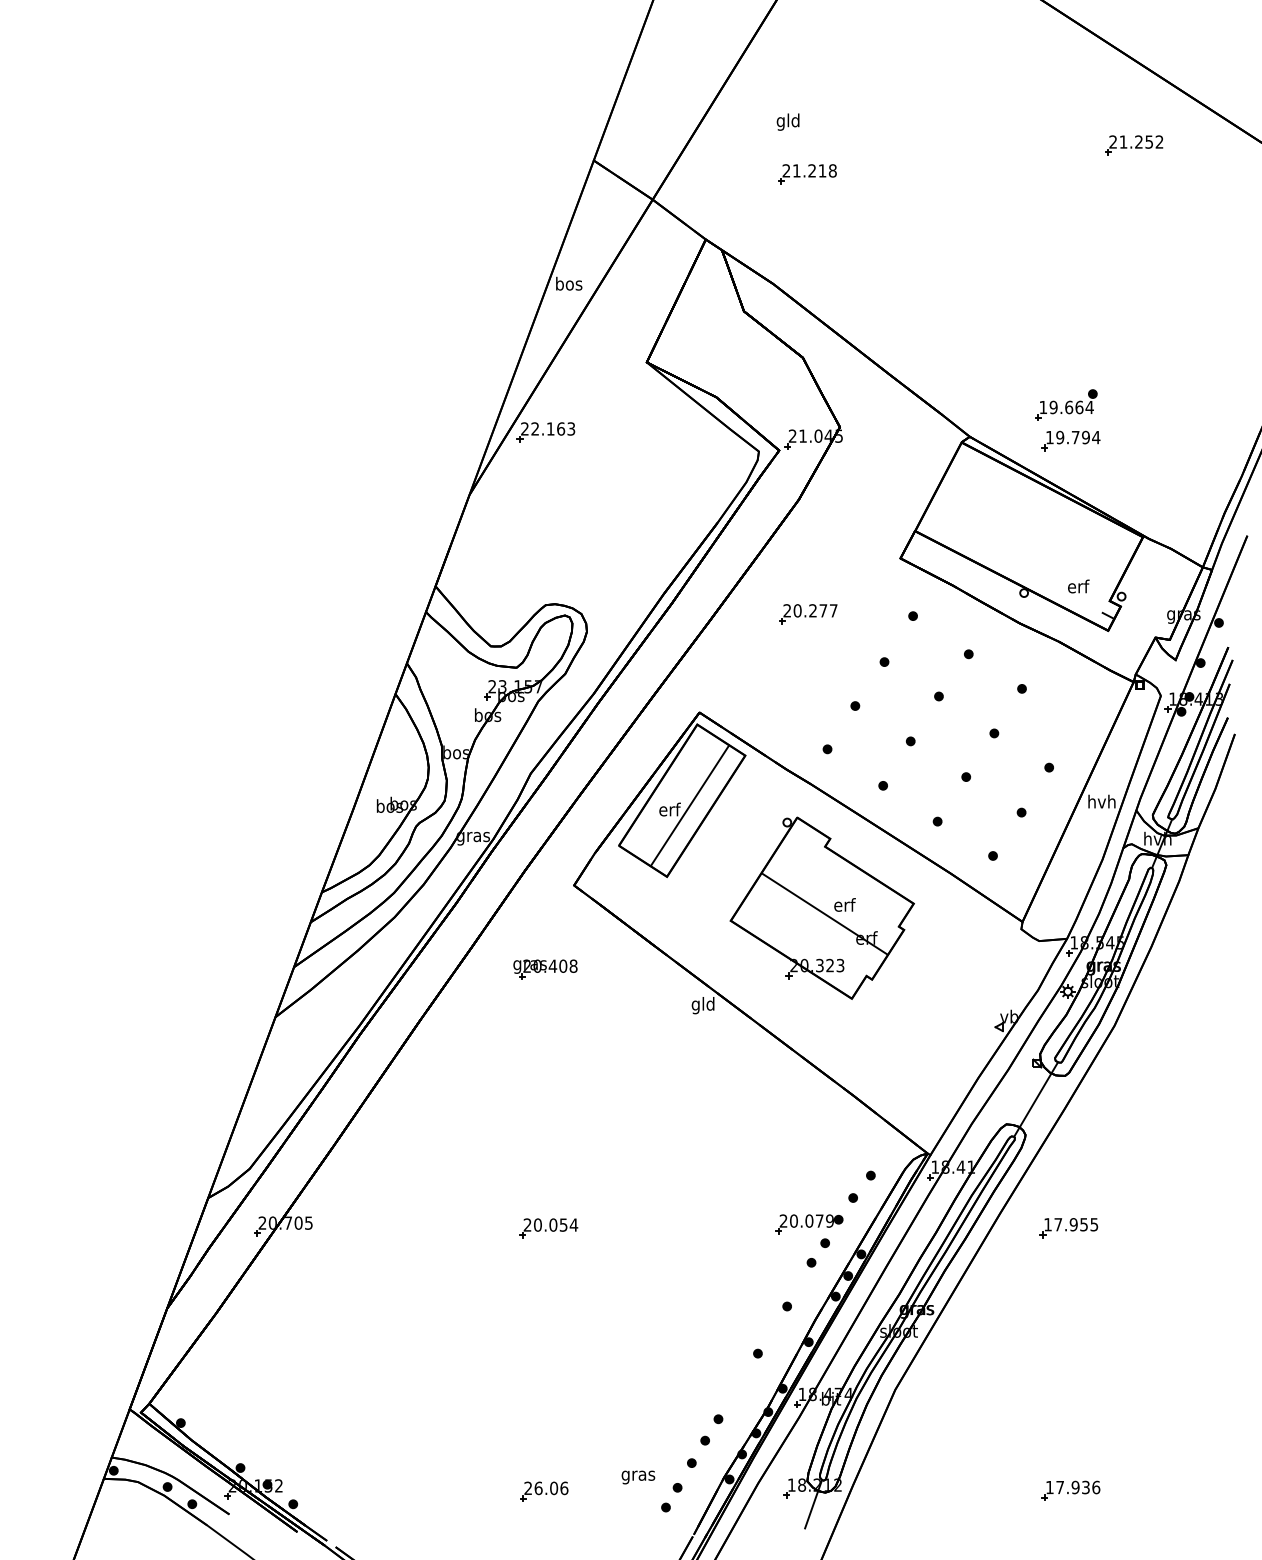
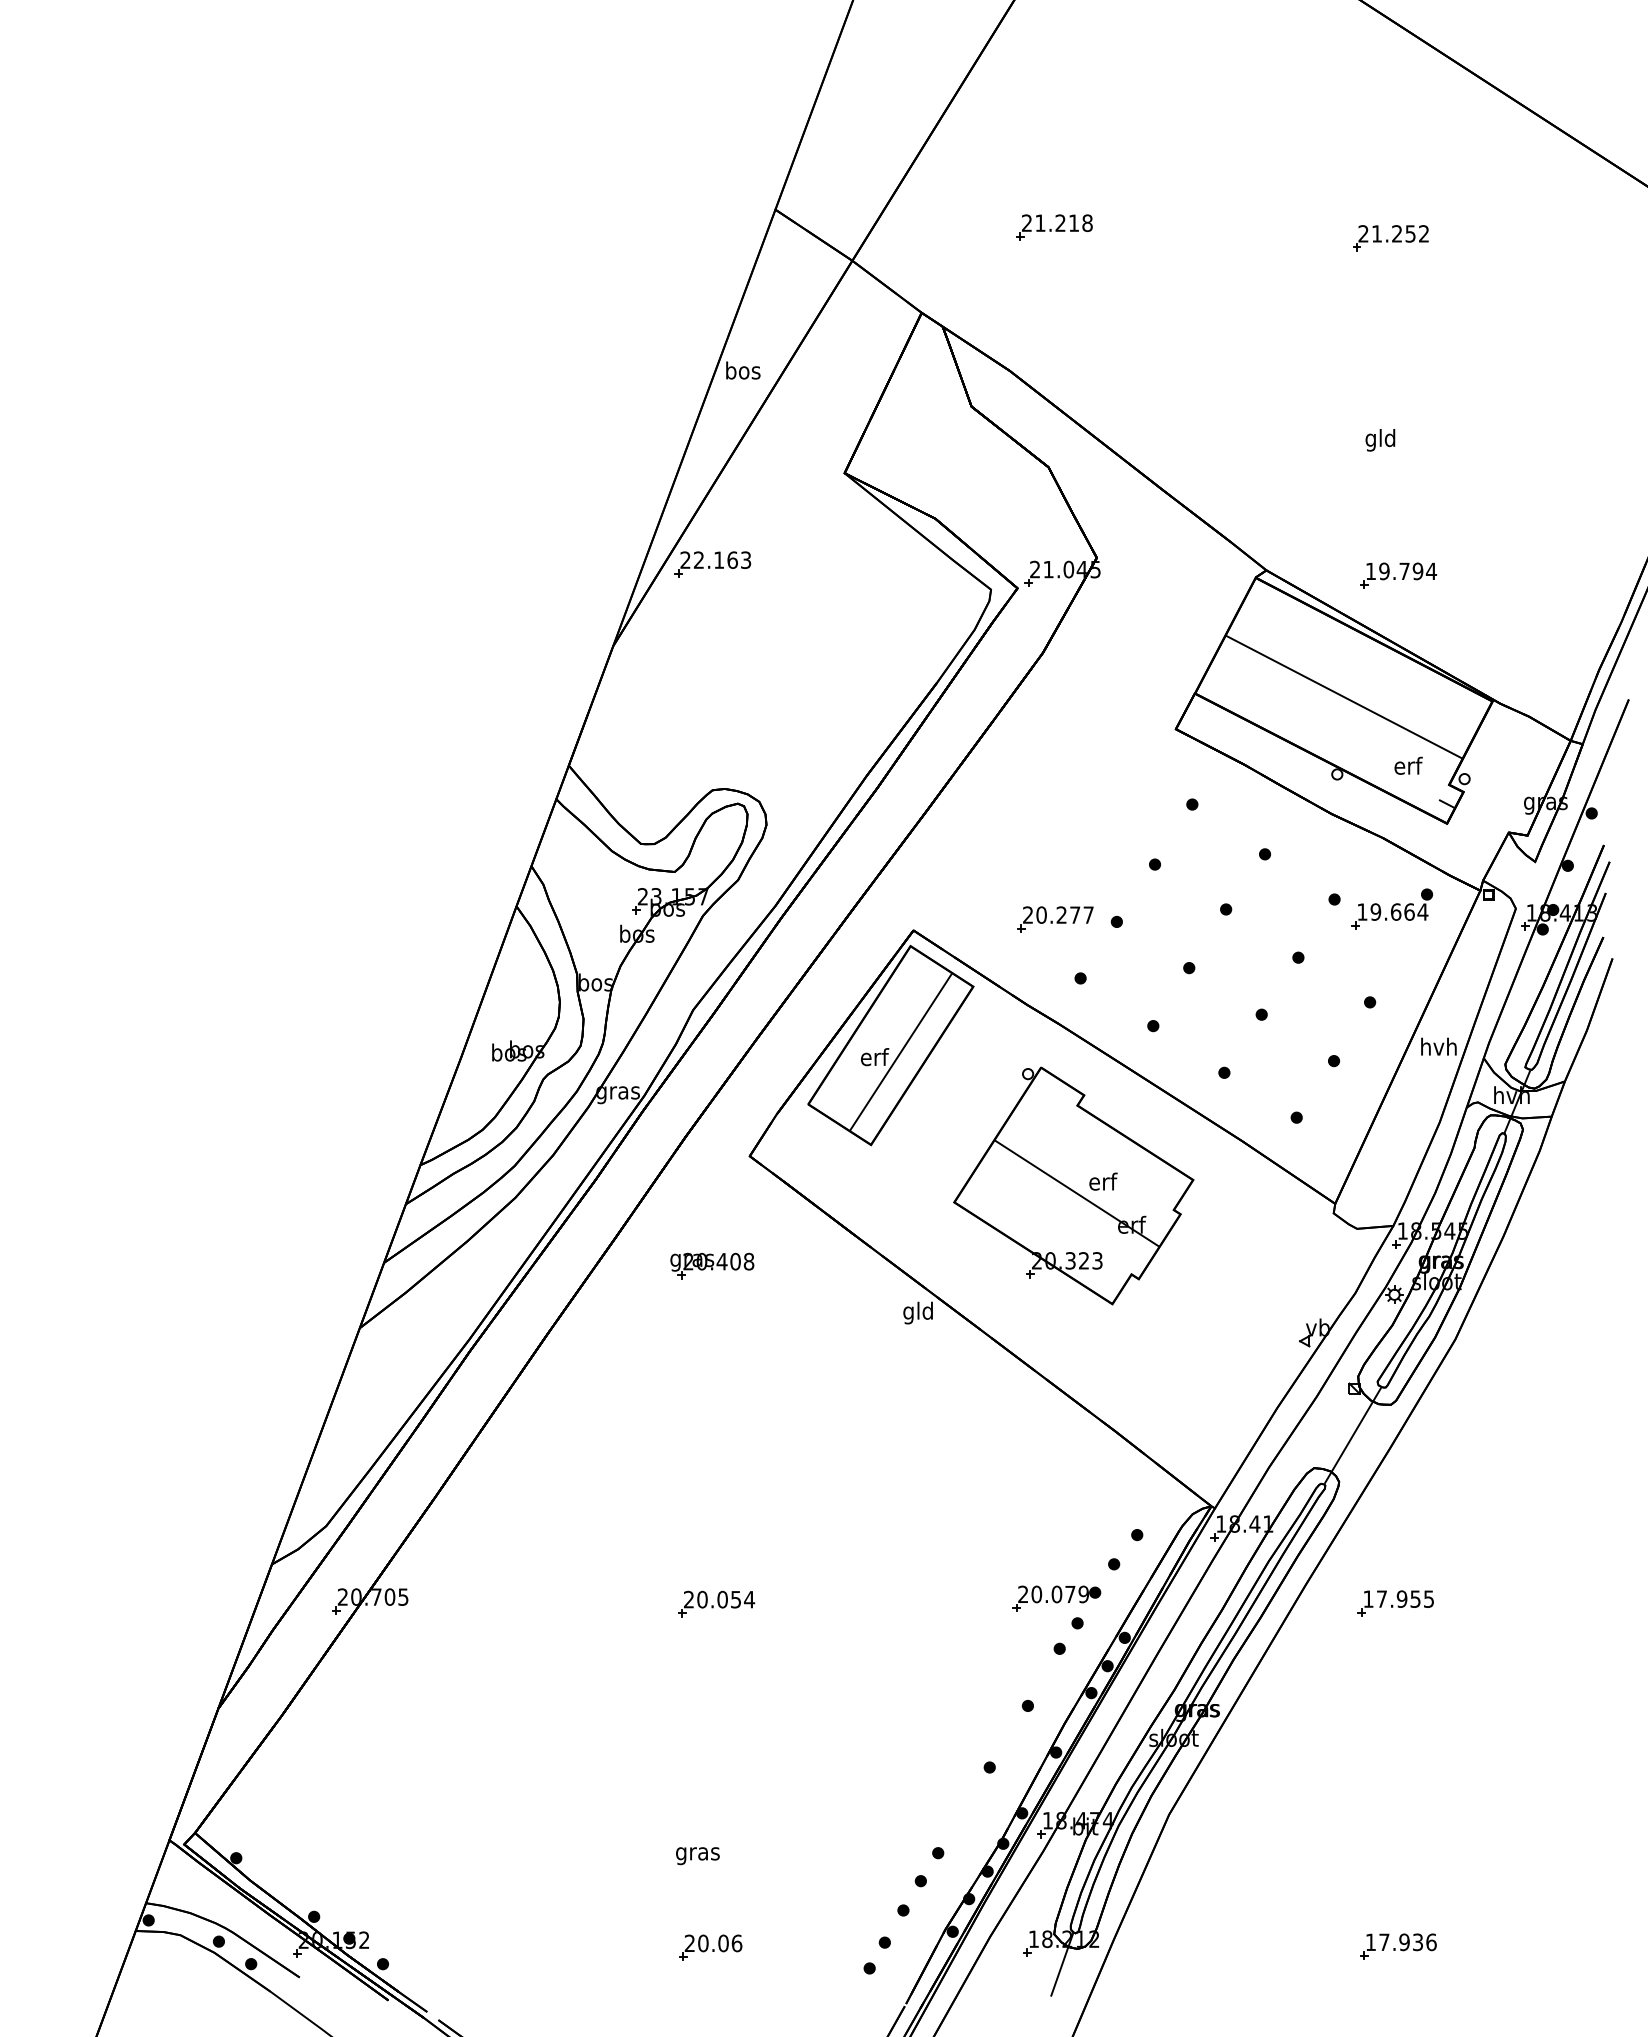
text: (787, 121) -> (1379, 439), moved
part: (1134, 145) -> (1391, 238), moved
part: (1066, 404) -> (1392, 908), moved
line: (1029, 533) -> (1344, 696), added
part: (808, 614) -> (1055, 919), moved
text: (638, 1477) -> (697, 1856), moved
text: (538, 1487) -> (703, 1942), 26.06 -> 20.06

